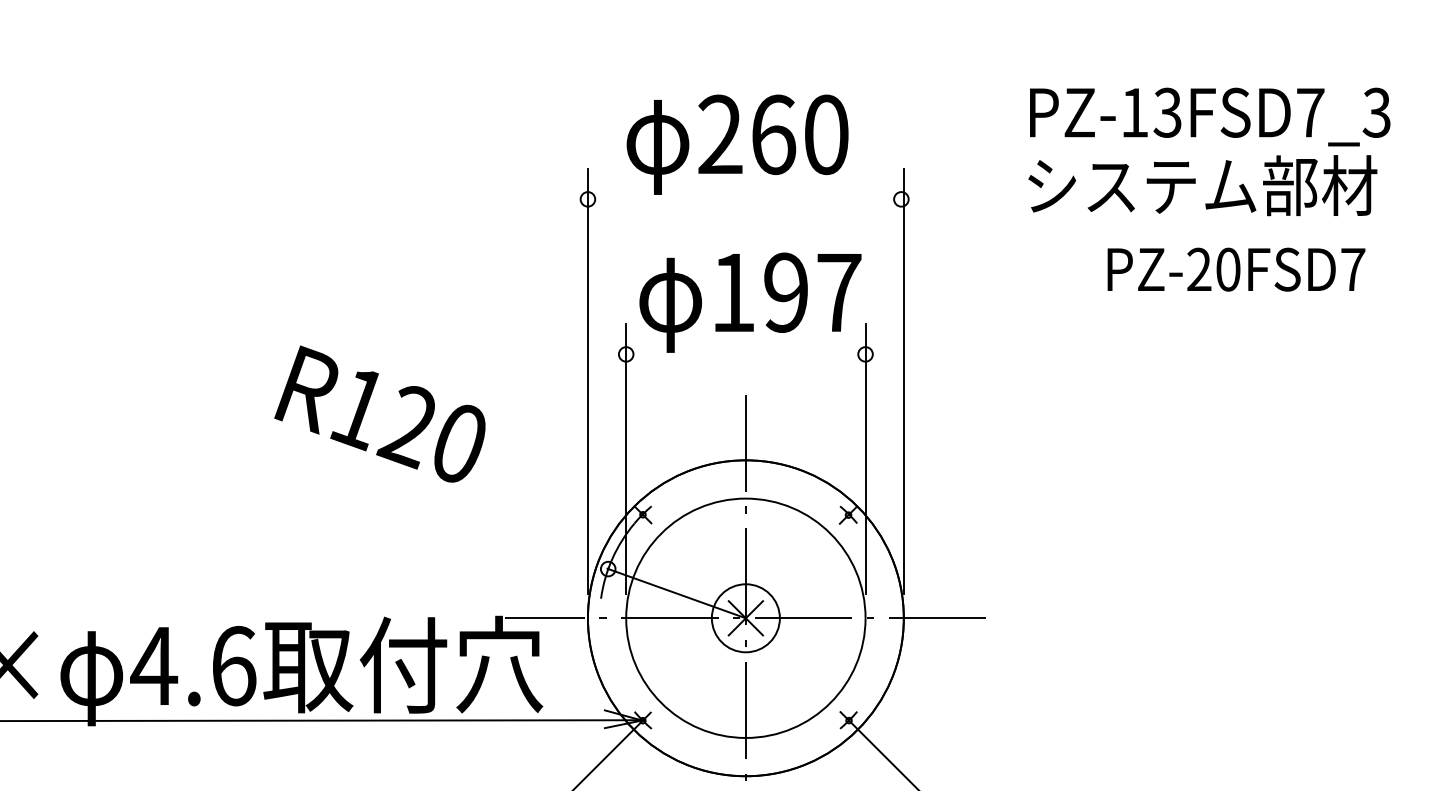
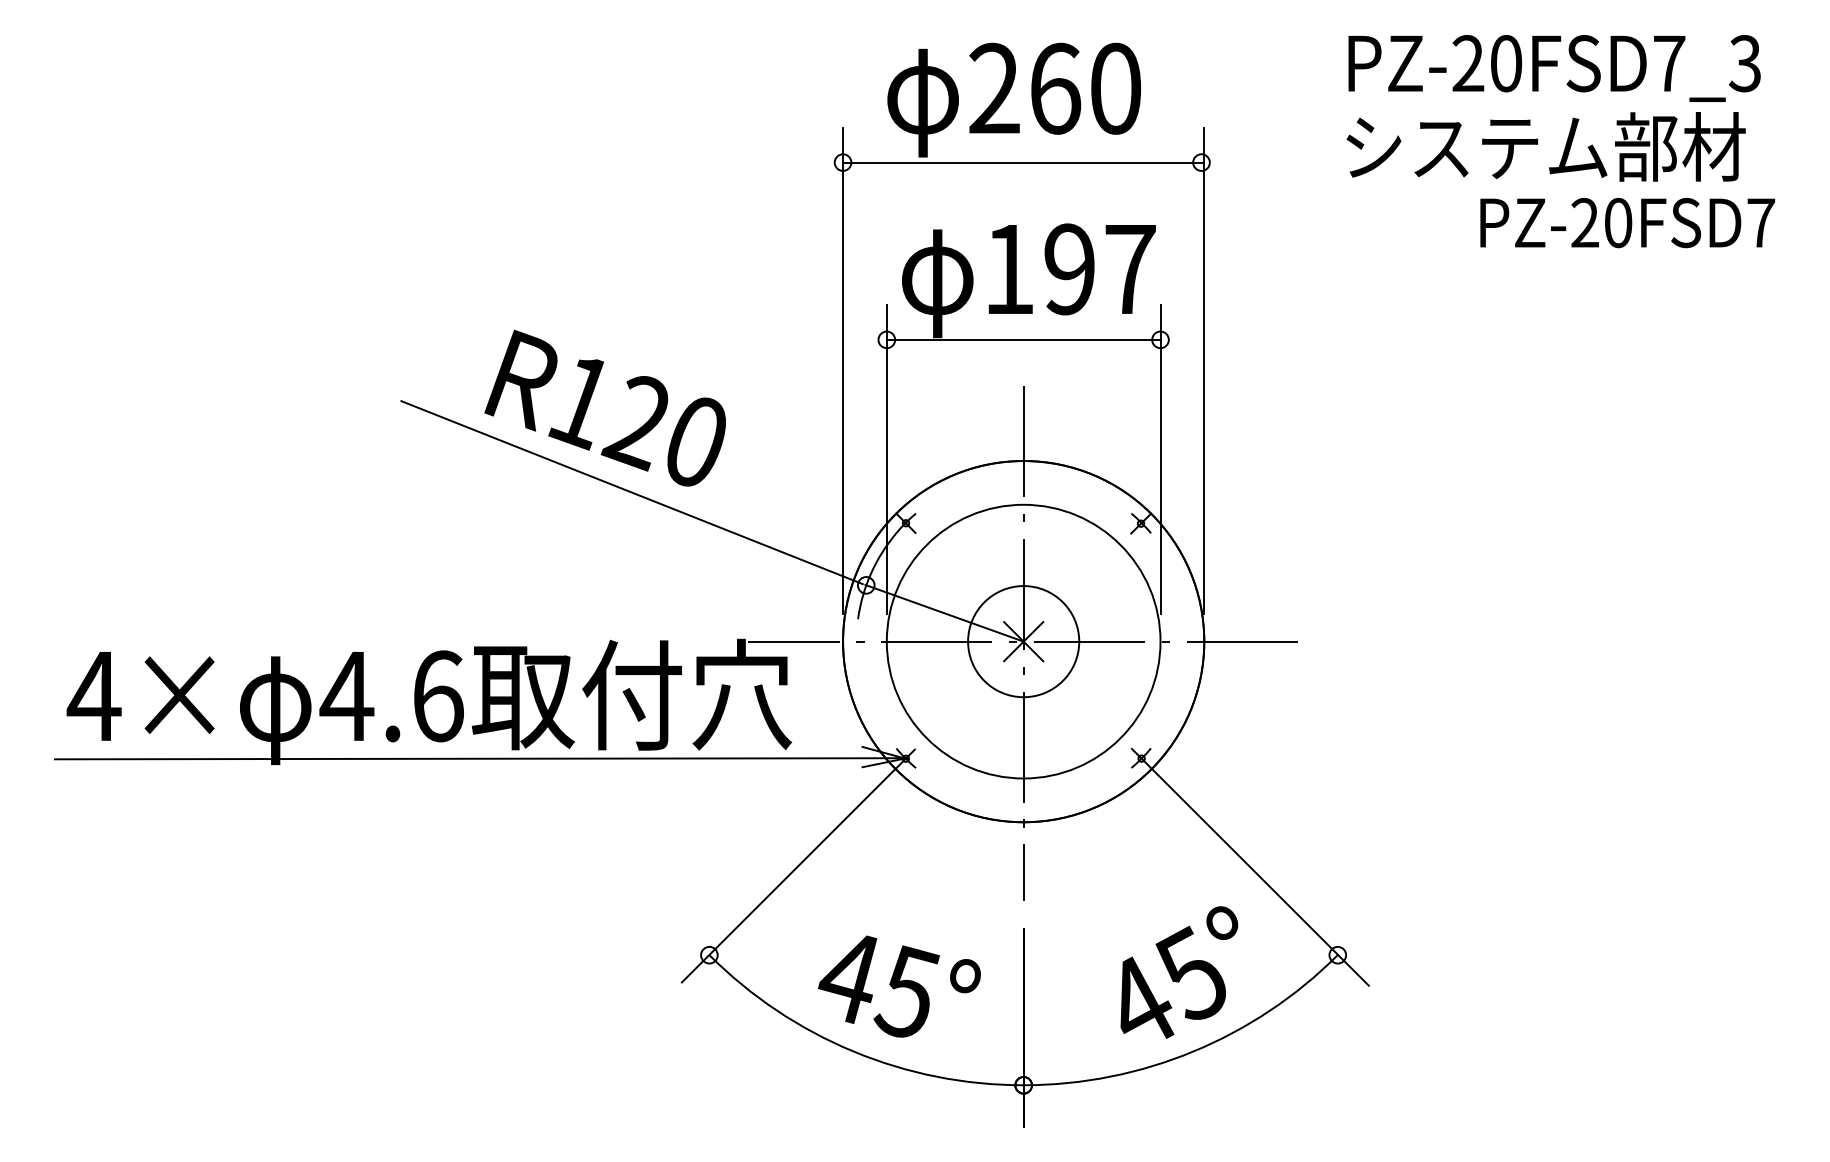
text: (1151, 112) -> (1487, 63), PZ-13FSD7_3 -> PZ-20FSD7_3
line: (745, 199) -> (1023, 162), added
text: (1236, 269) -> (1627, 222), moved
line: (745, 354) -> (1023, 339), added
line: (402, 487) -> (631, 492), added
circle: (745, 618) -> (1023, 641), size x1.43

